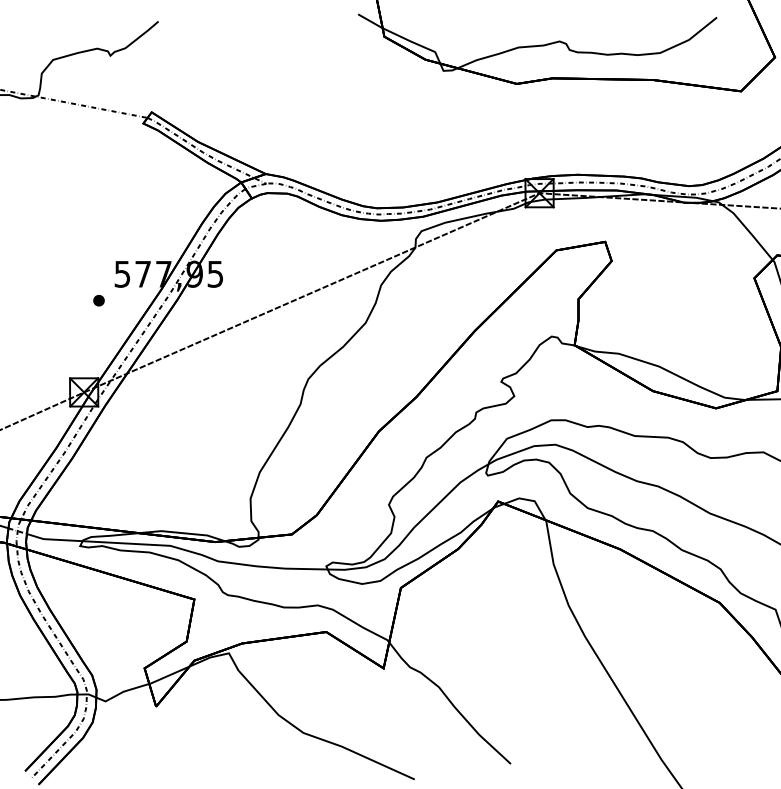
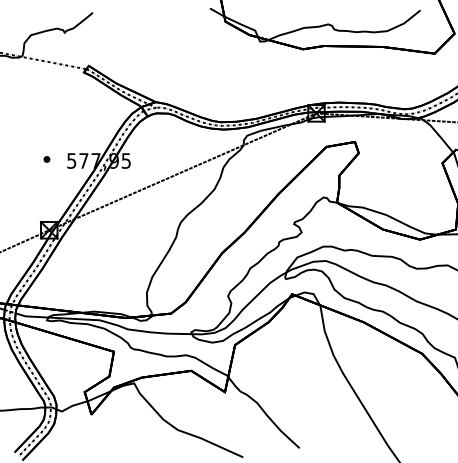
part: (98, 300) -> (46, 159), moved

